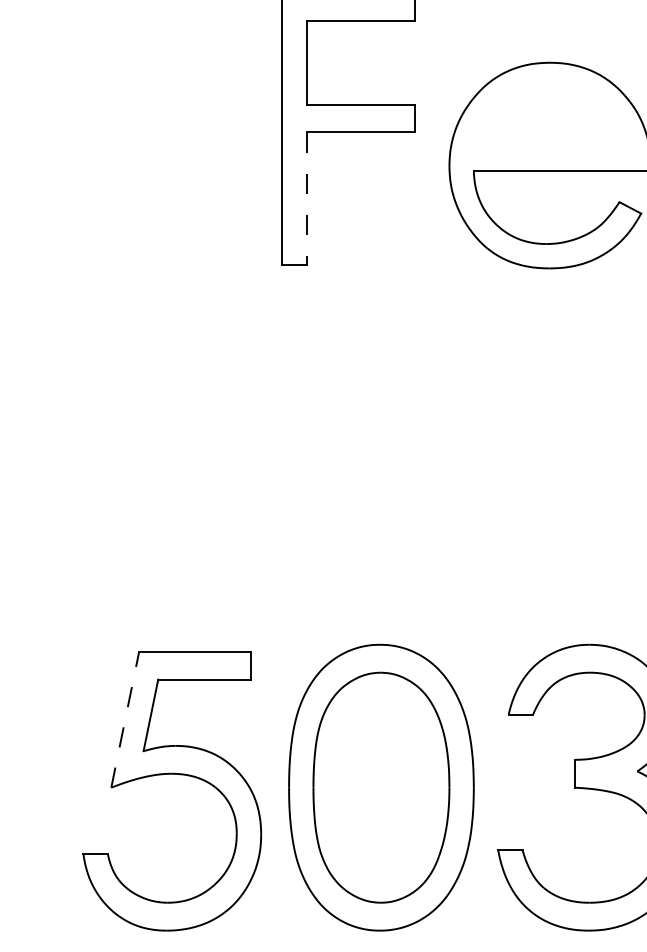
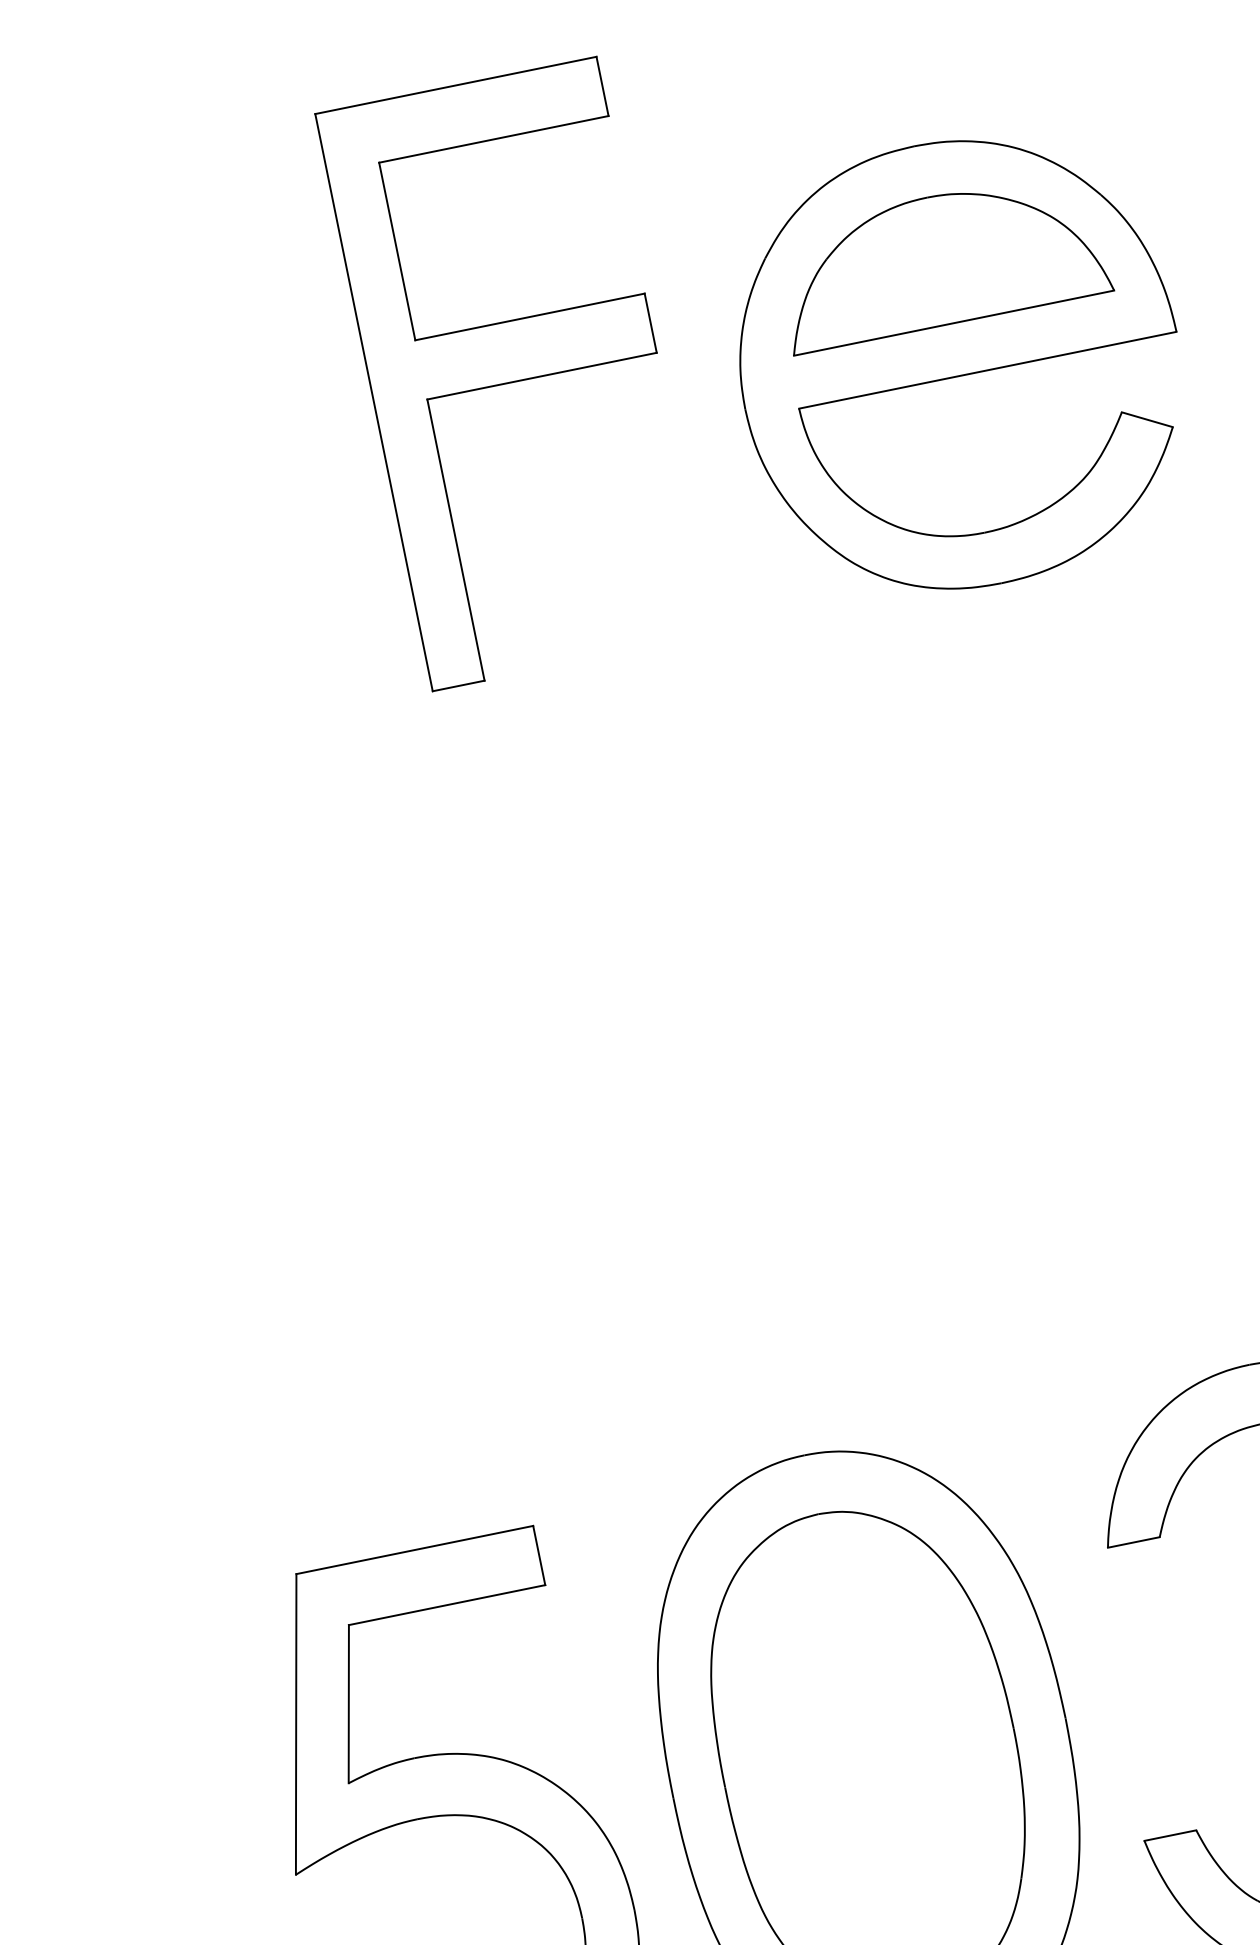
part: (551, 116) -> (940, 259), added
line: (306, 199) -> (456, 541), dashed -> solid
line: (125, 719) -> (296, 1723), dashed -> solid

